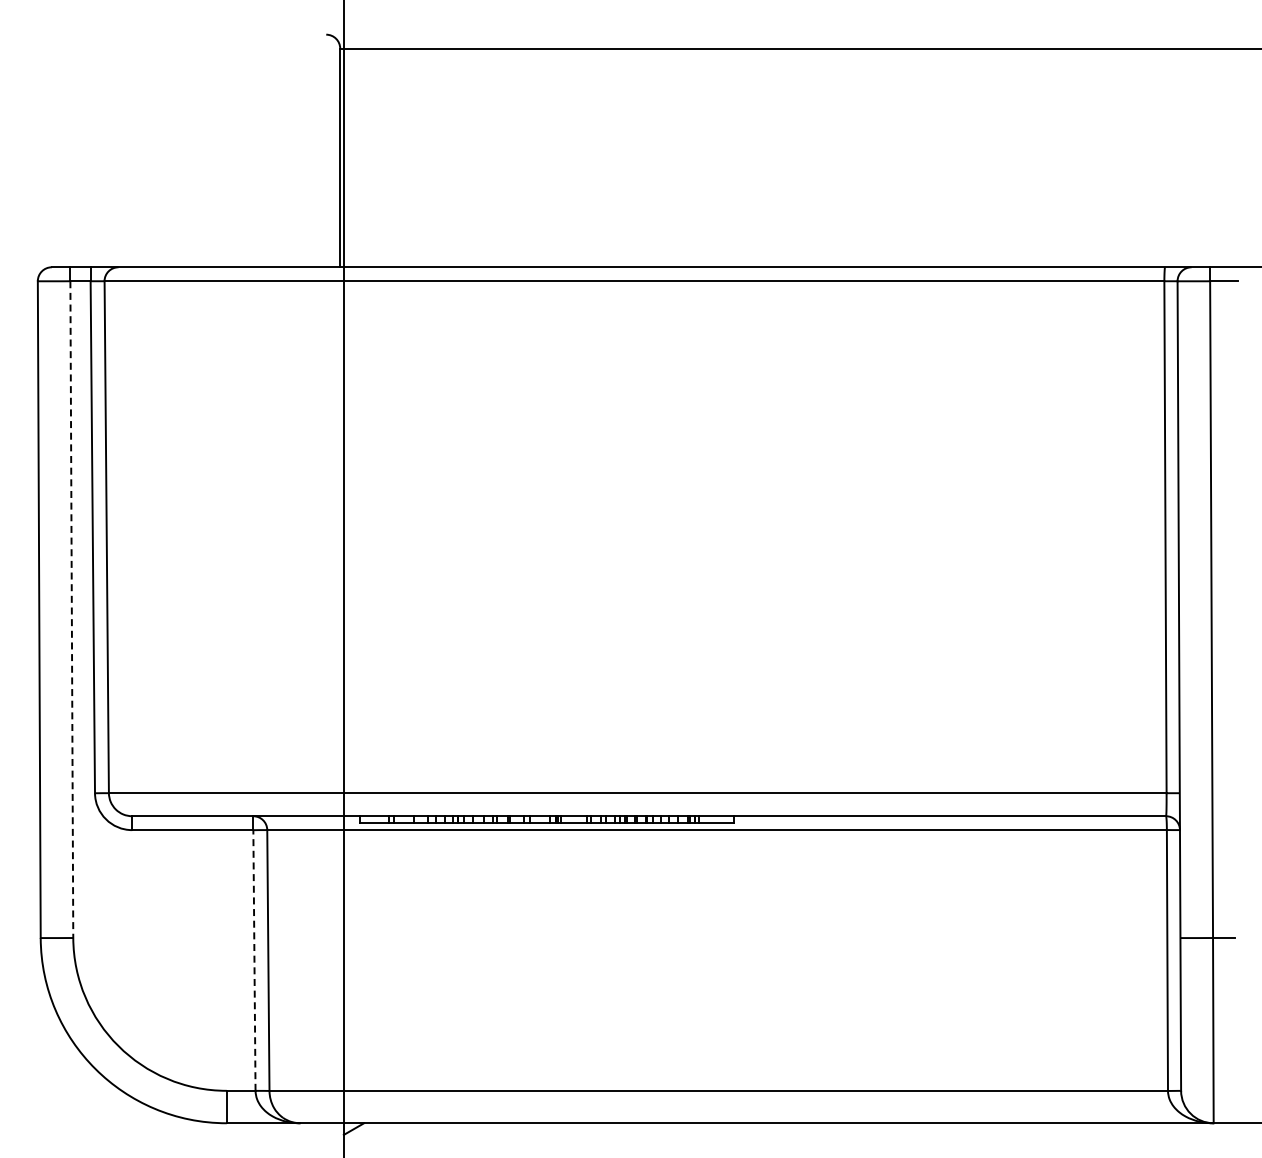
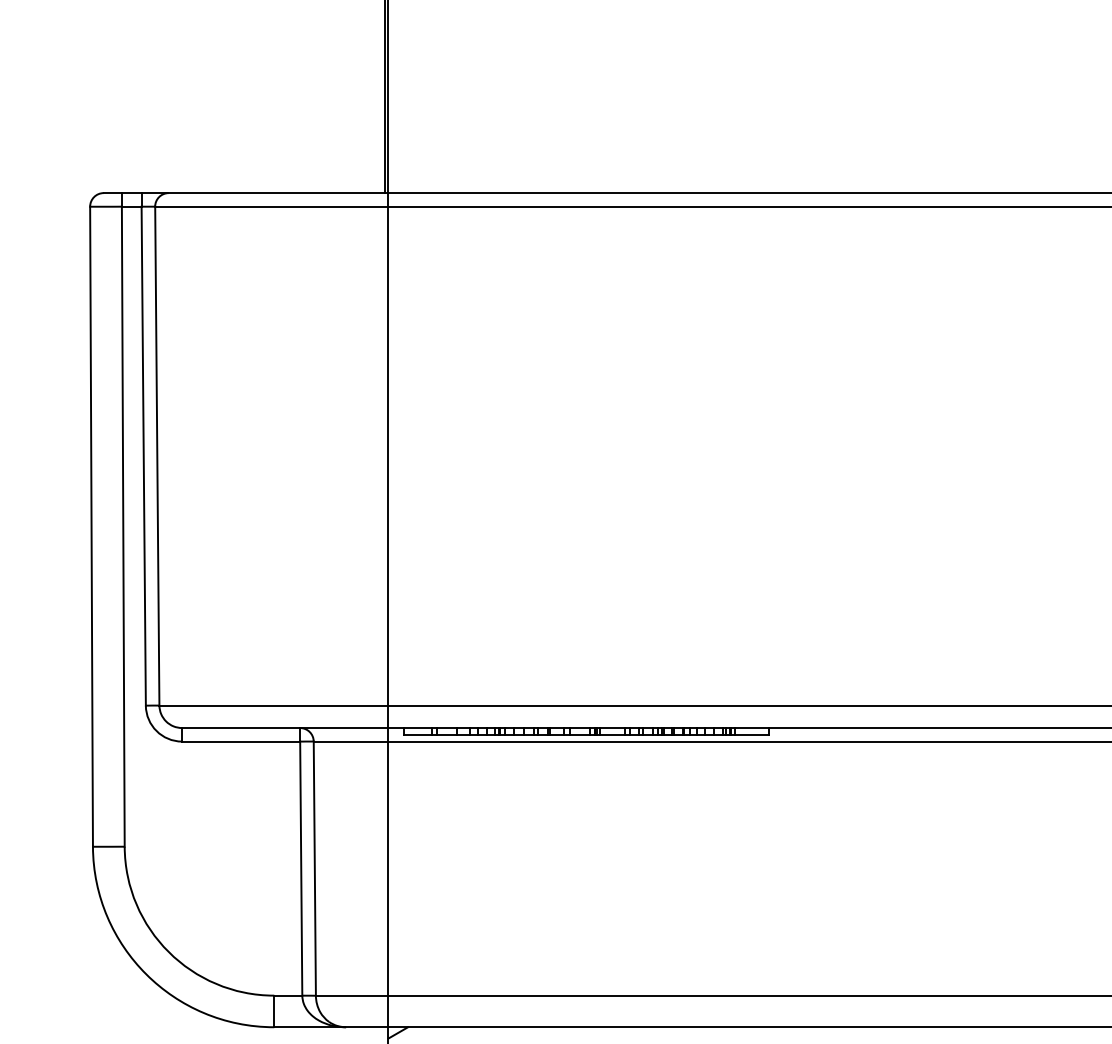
line: (71, 610) -> (122, 527), dashed -> solid
line: (254, 959) -> (301, 867), dashed -> solid

